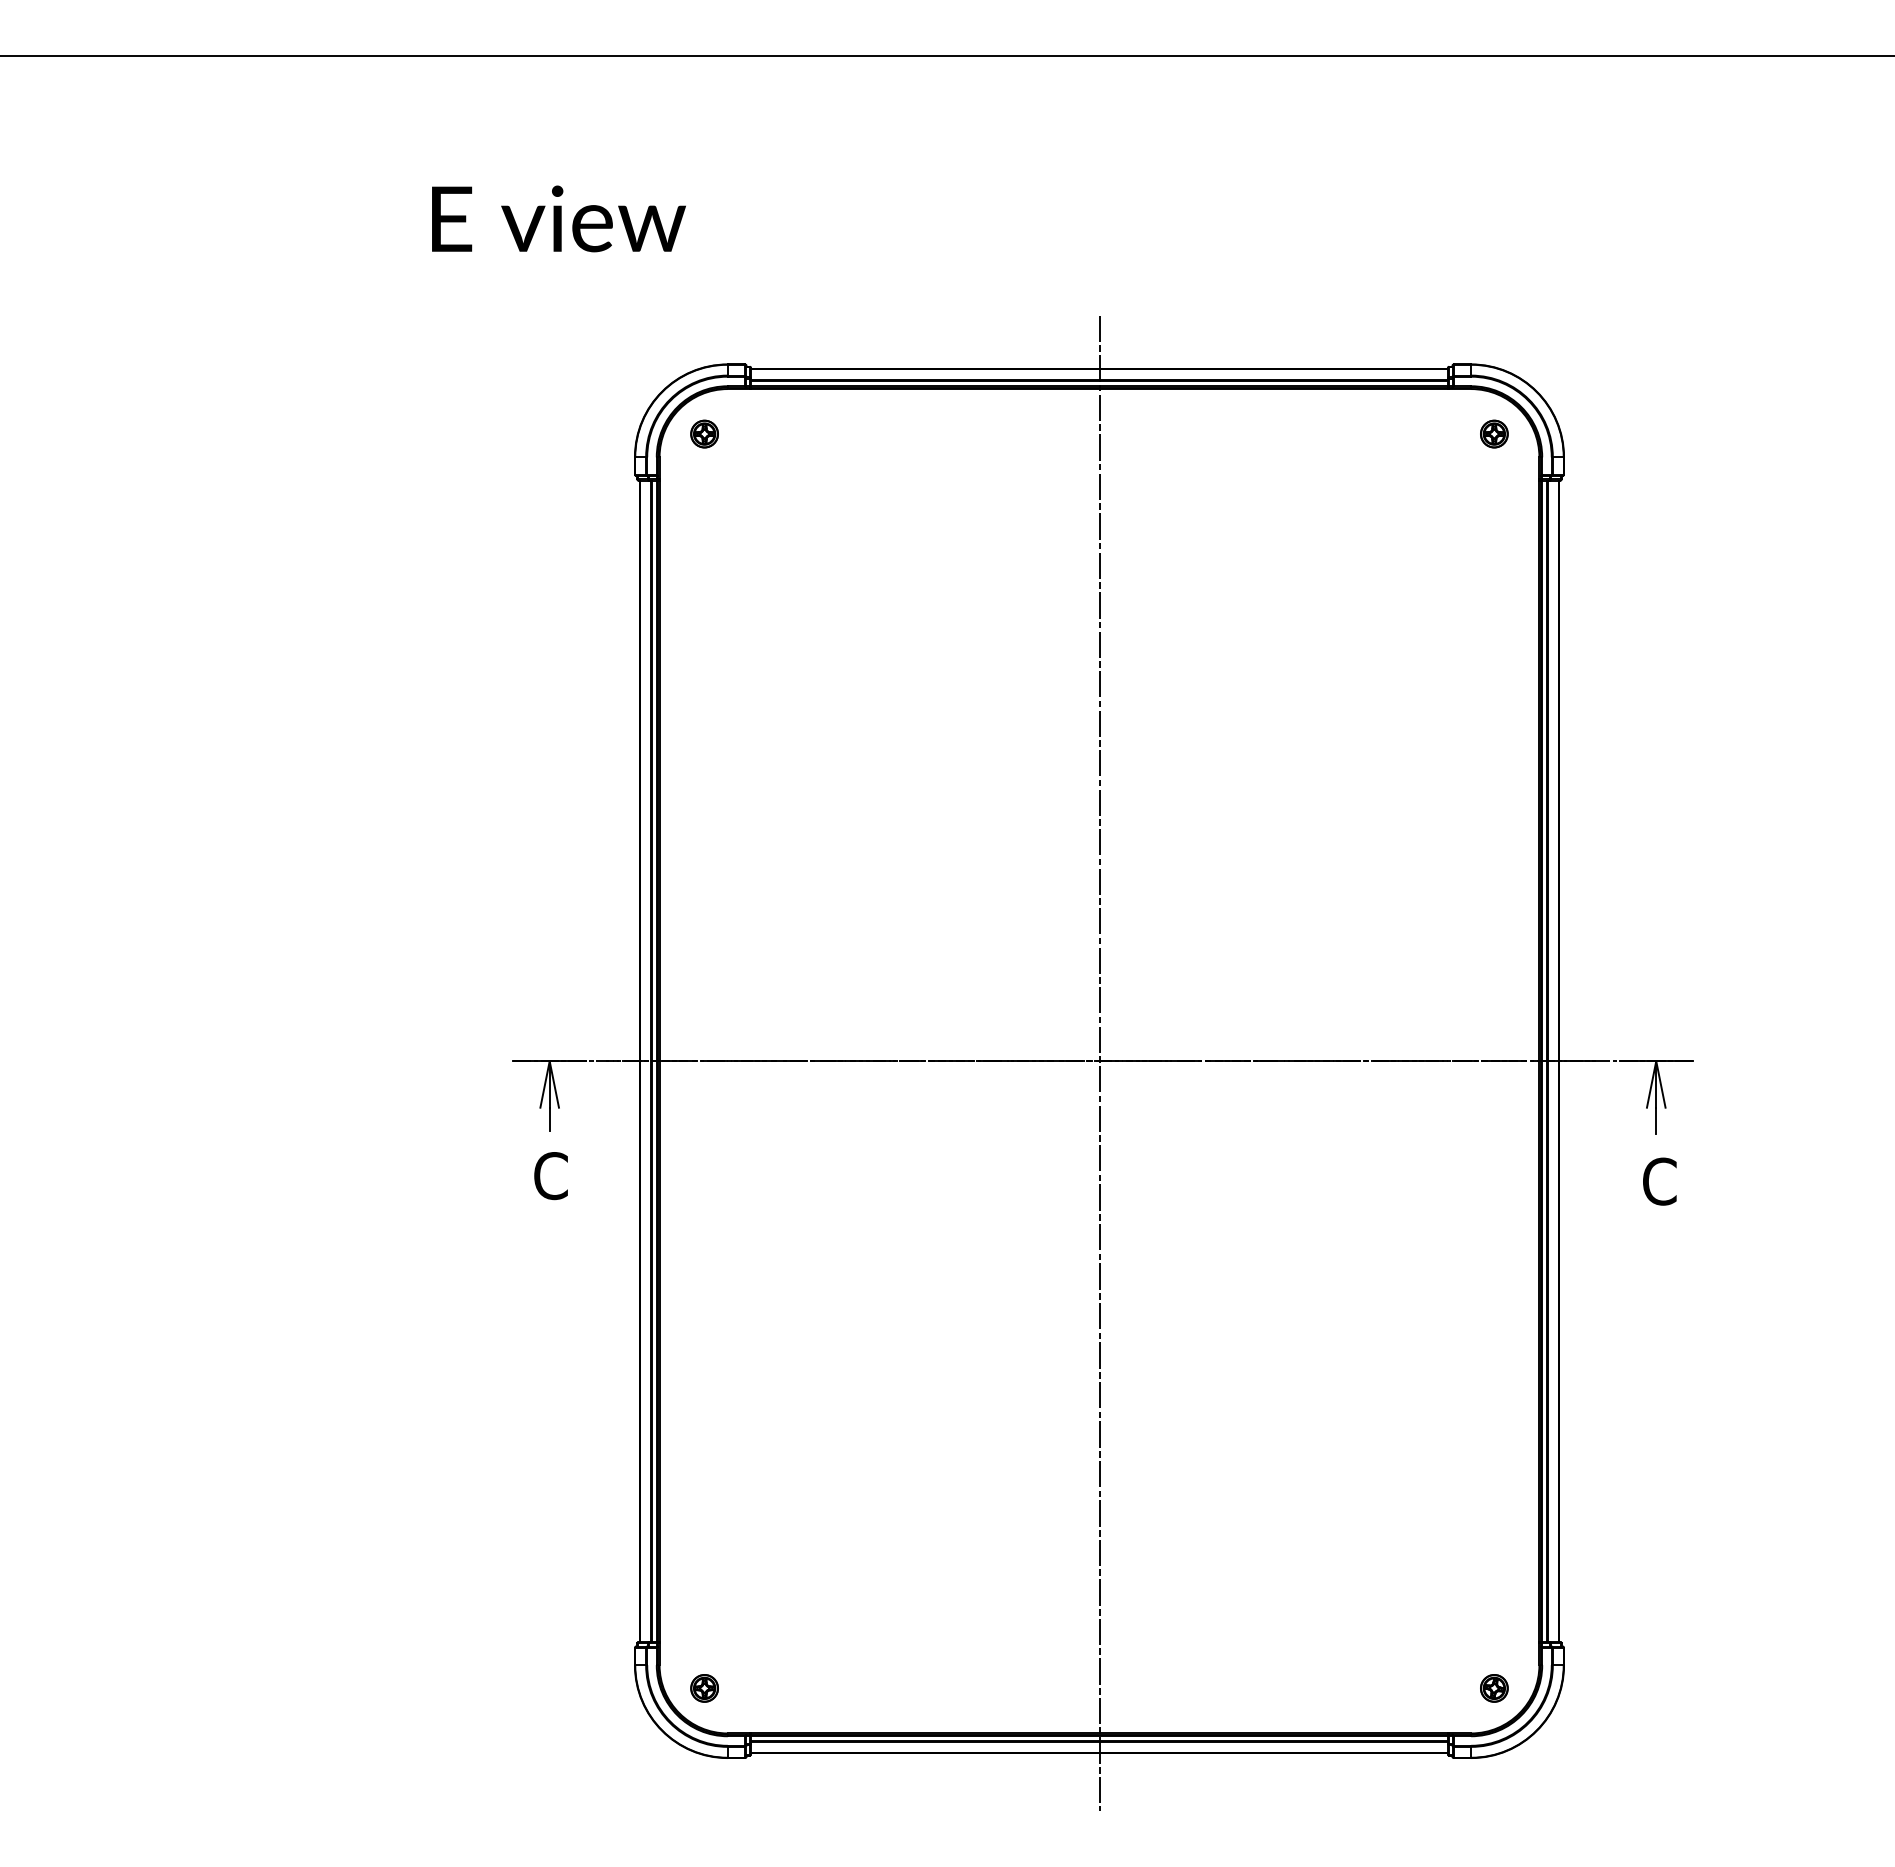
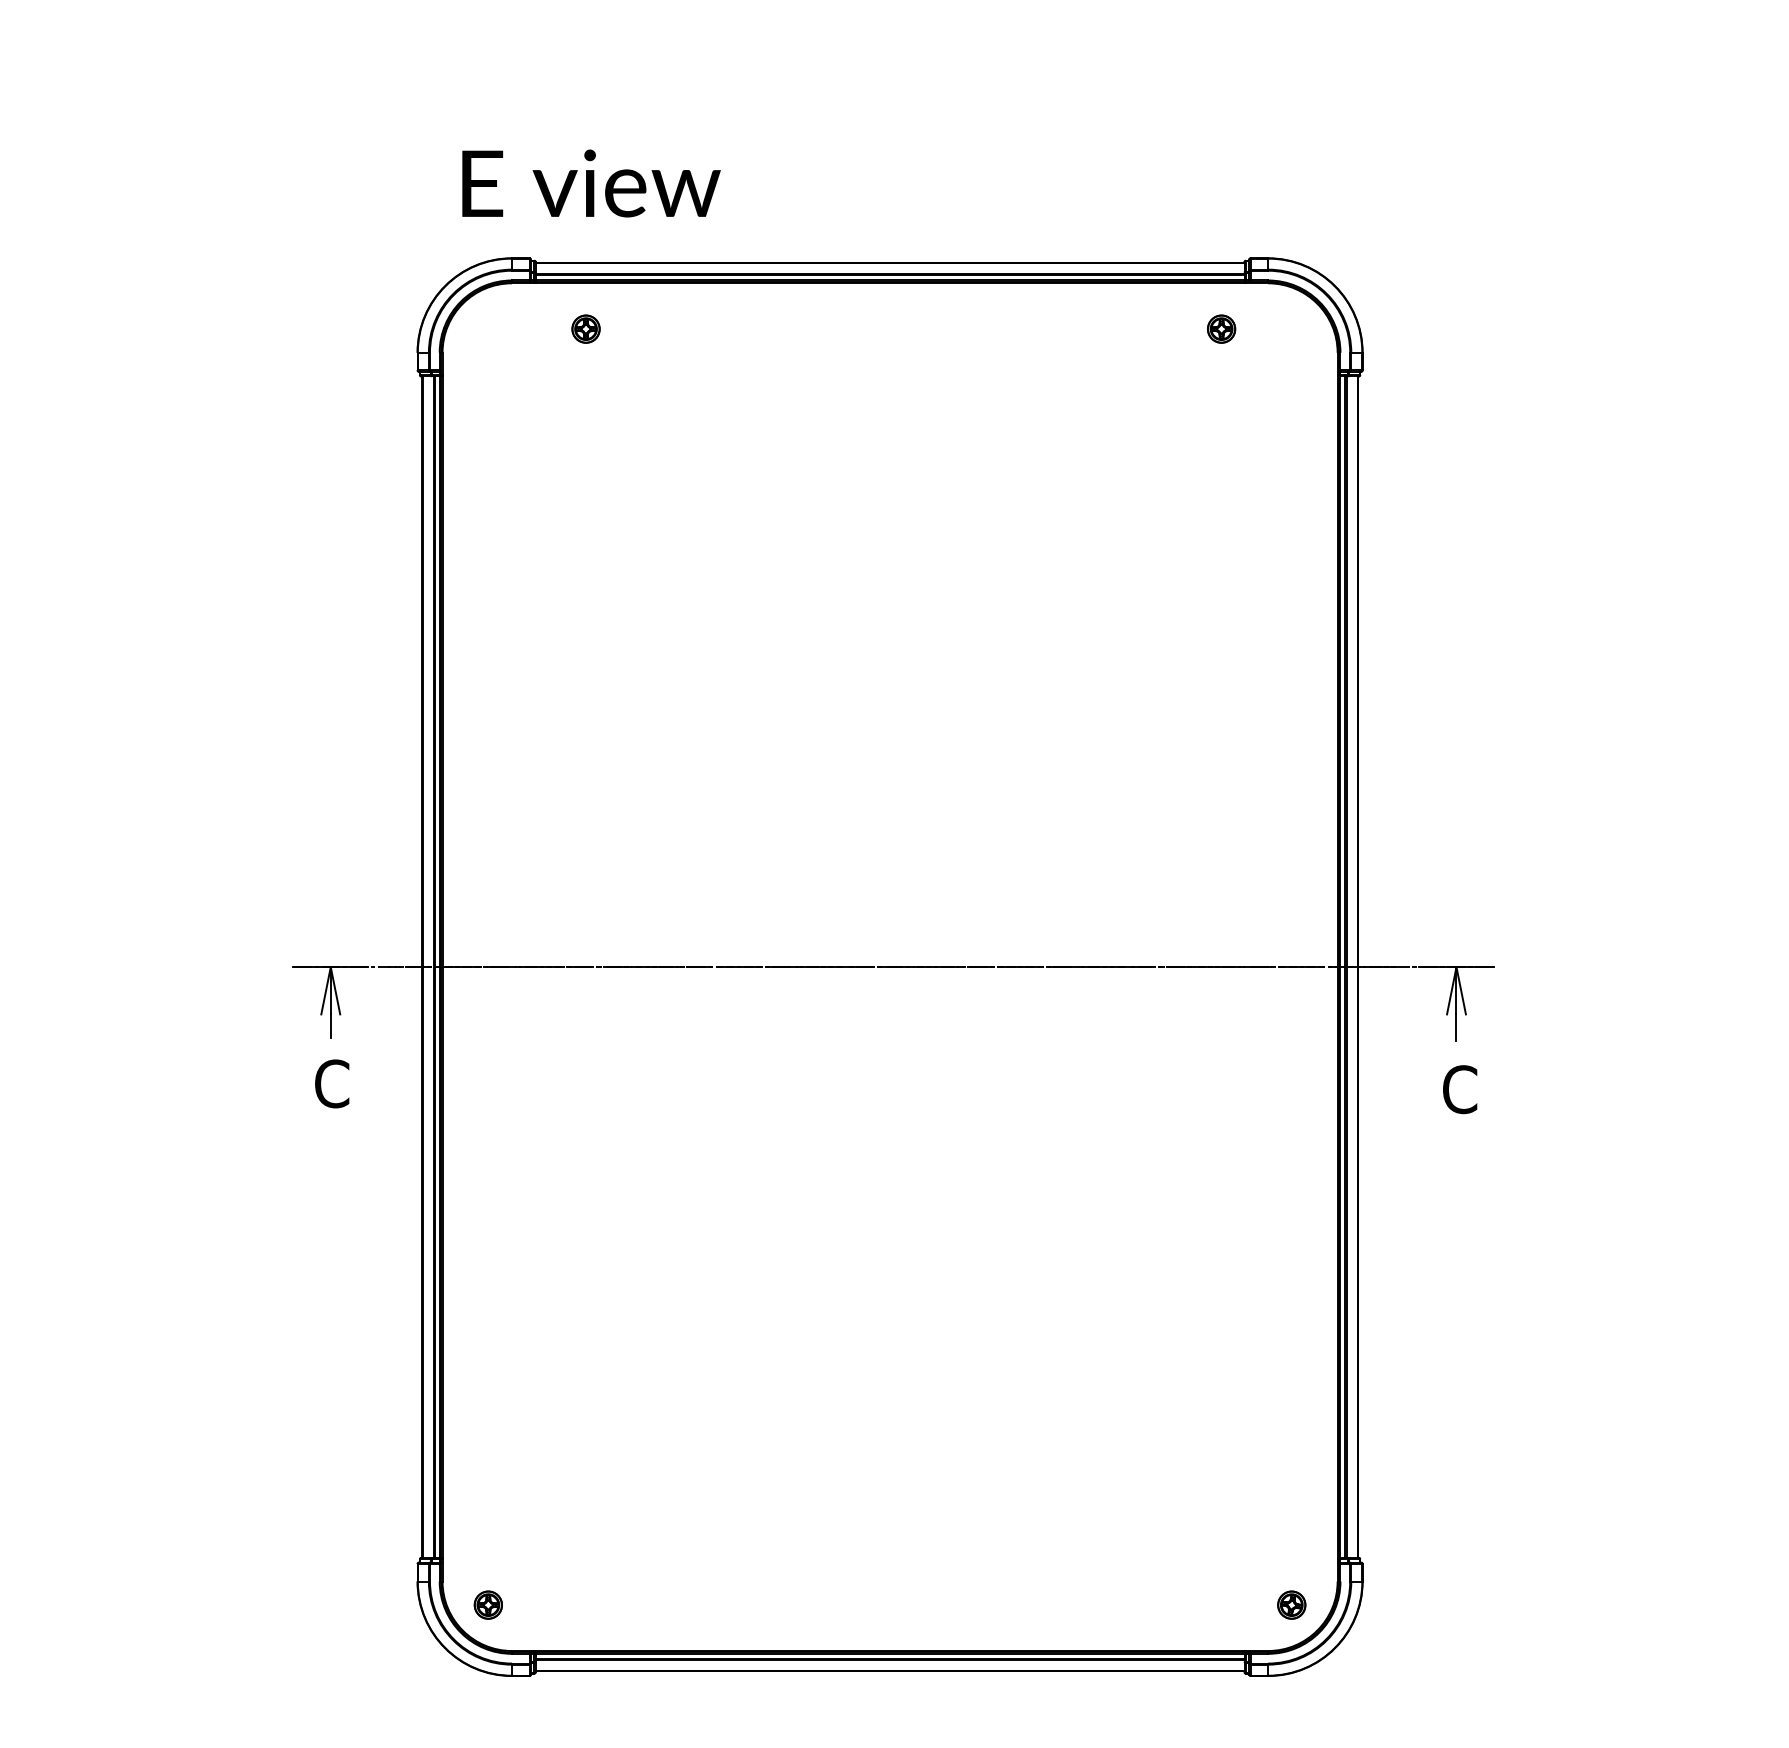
text: (558, 218) -> (591, 183), moved
part: (704, 433) -> (585, 328), moved
part: (1494, 433) -> (1221, 328), moved
line: (1099, 1062) -> (890, 968), removed

